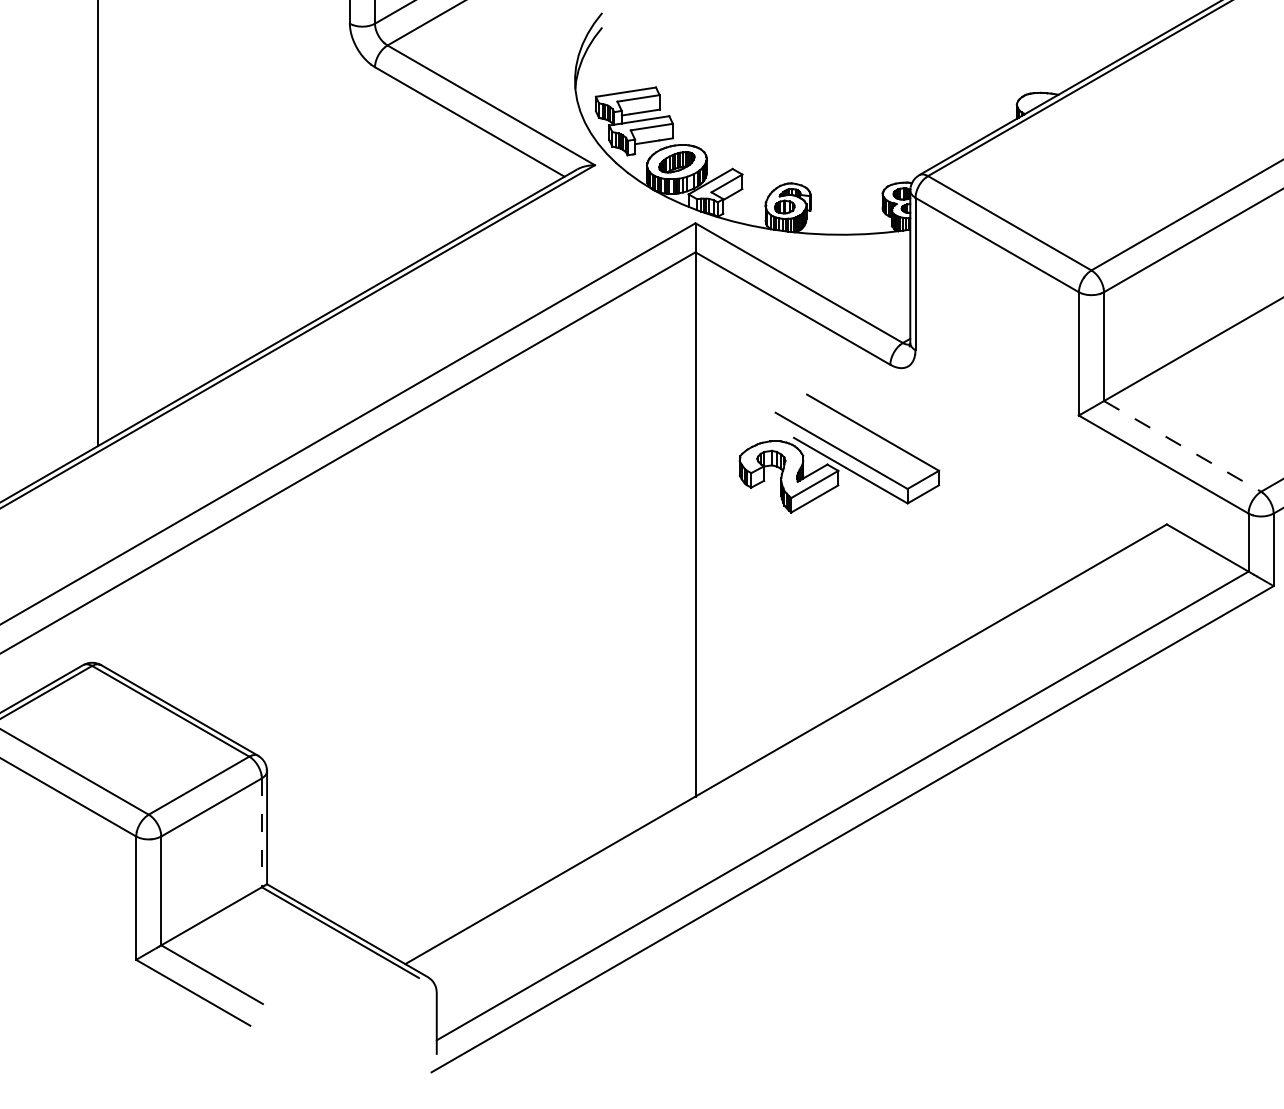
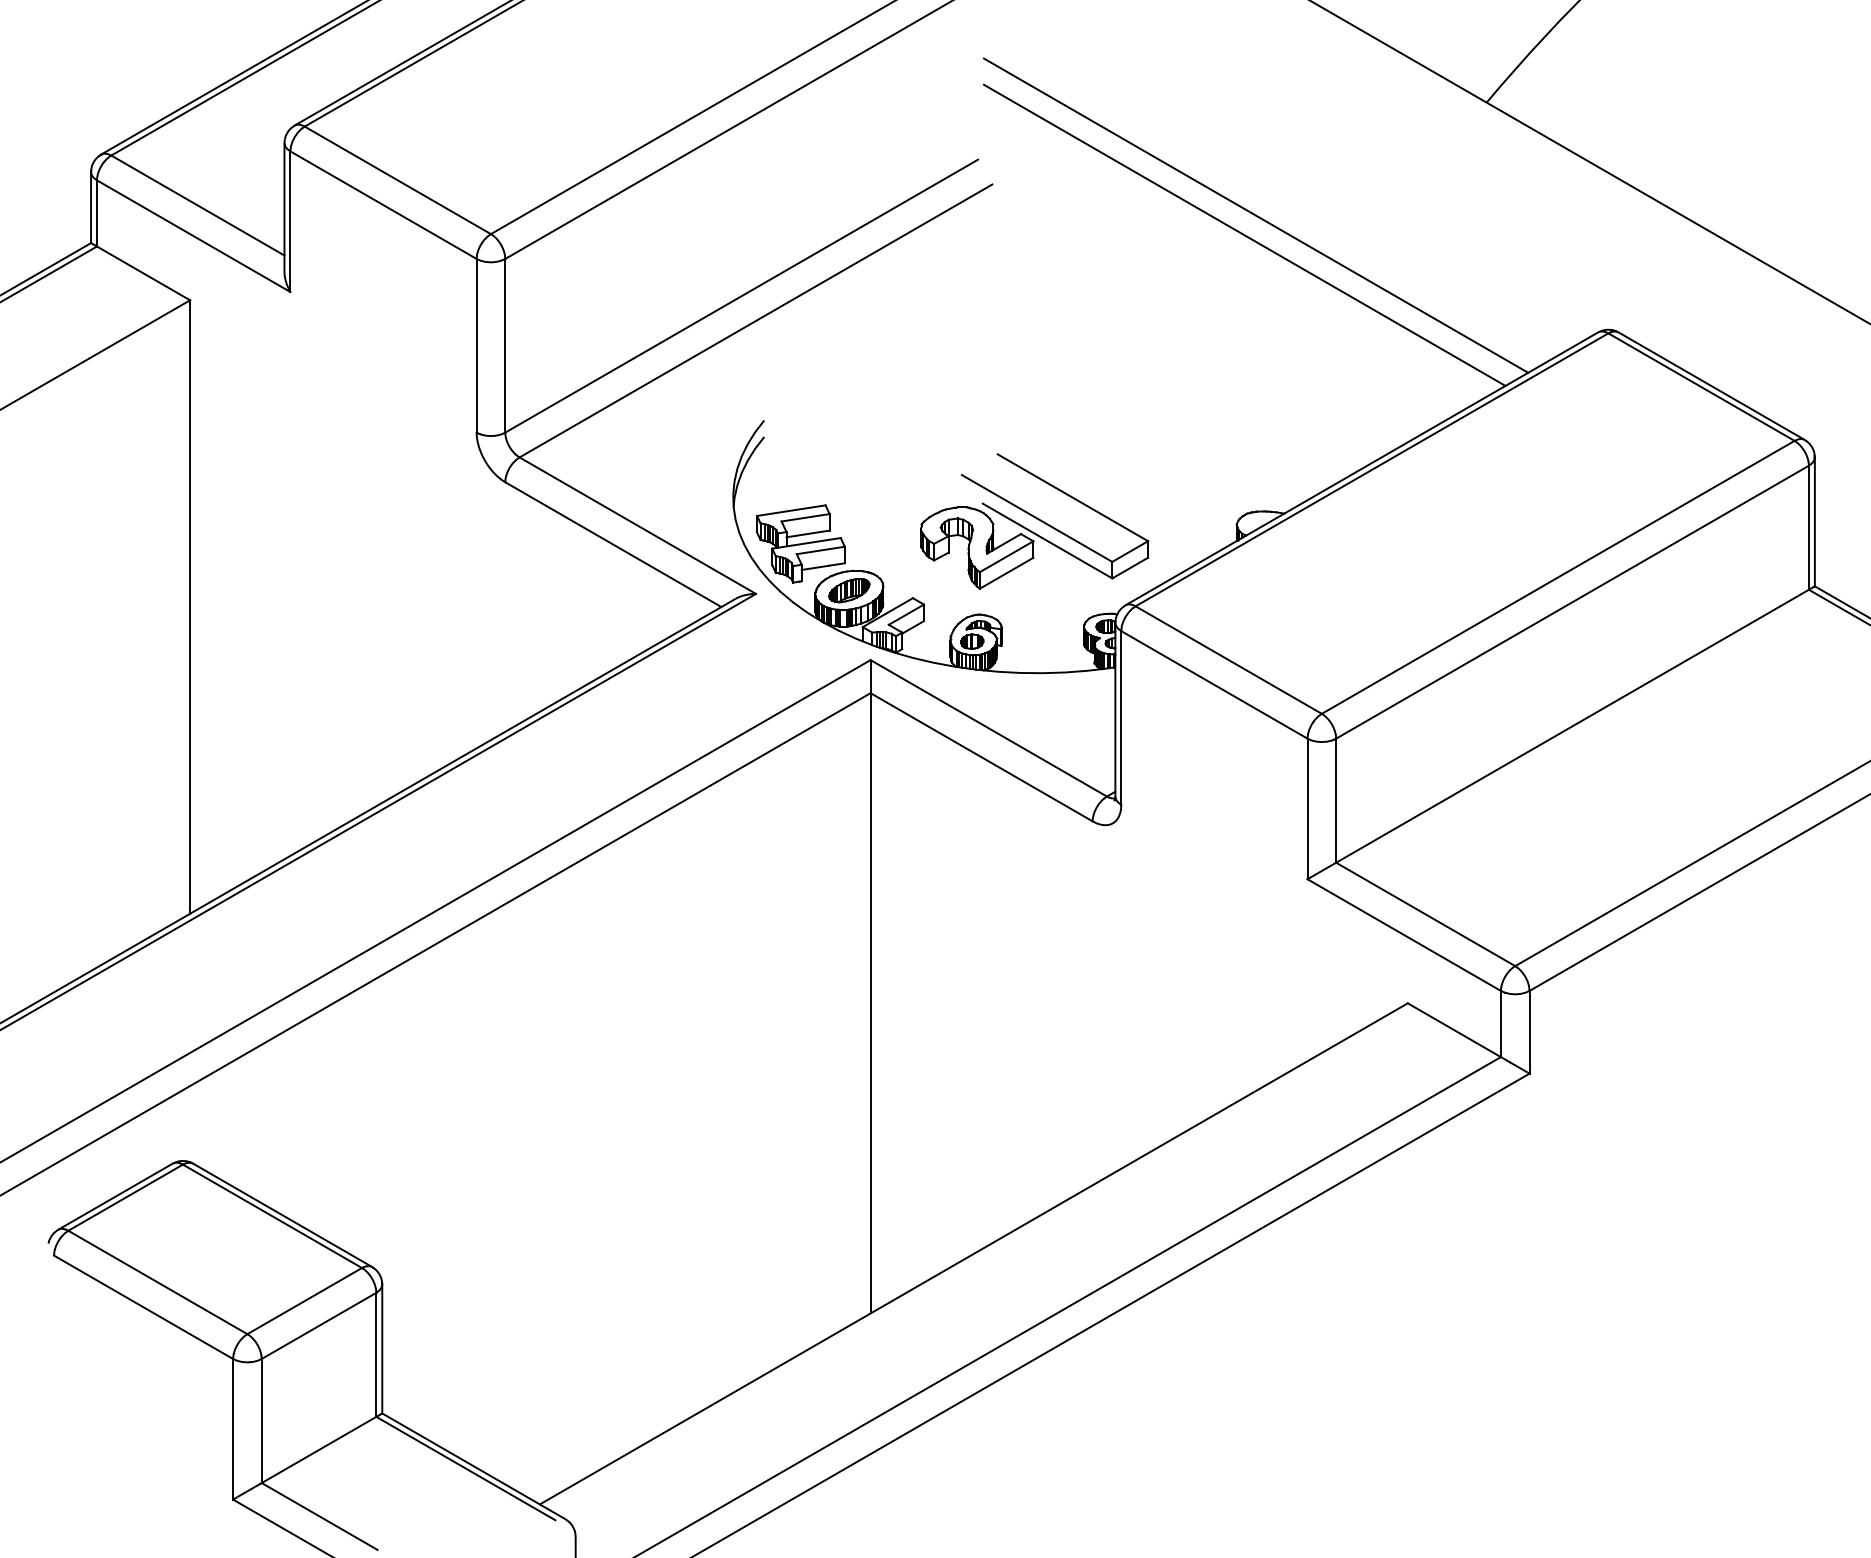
line: (1183, 446) -> (1426, 914), dashed -> solid
part: (839, 453) -> (1034, 521), moved
line: (262, 833) -> (376, 1355), dashed -> solid

